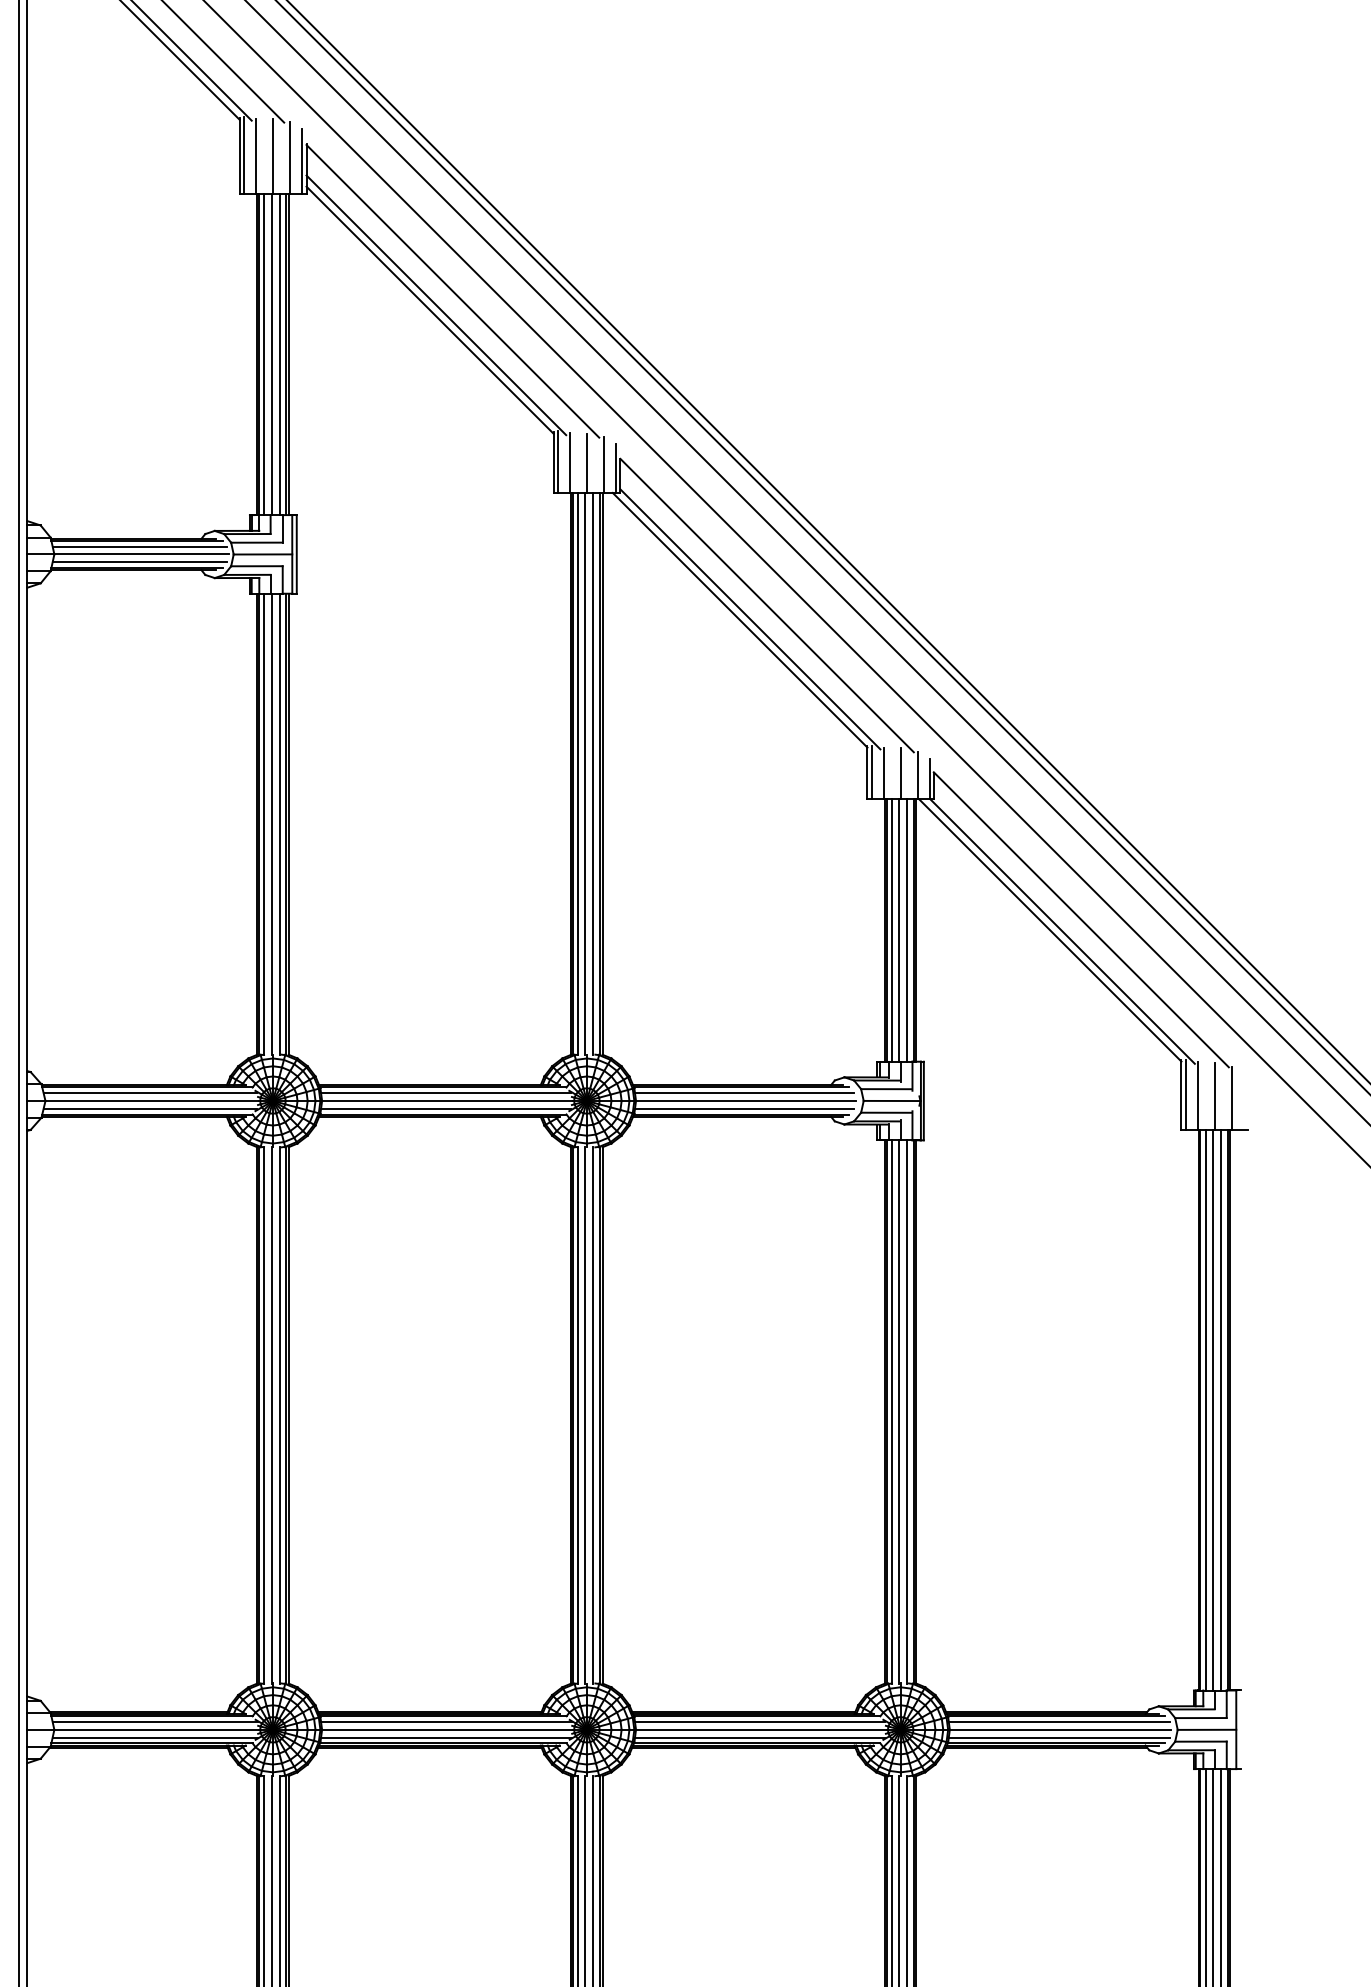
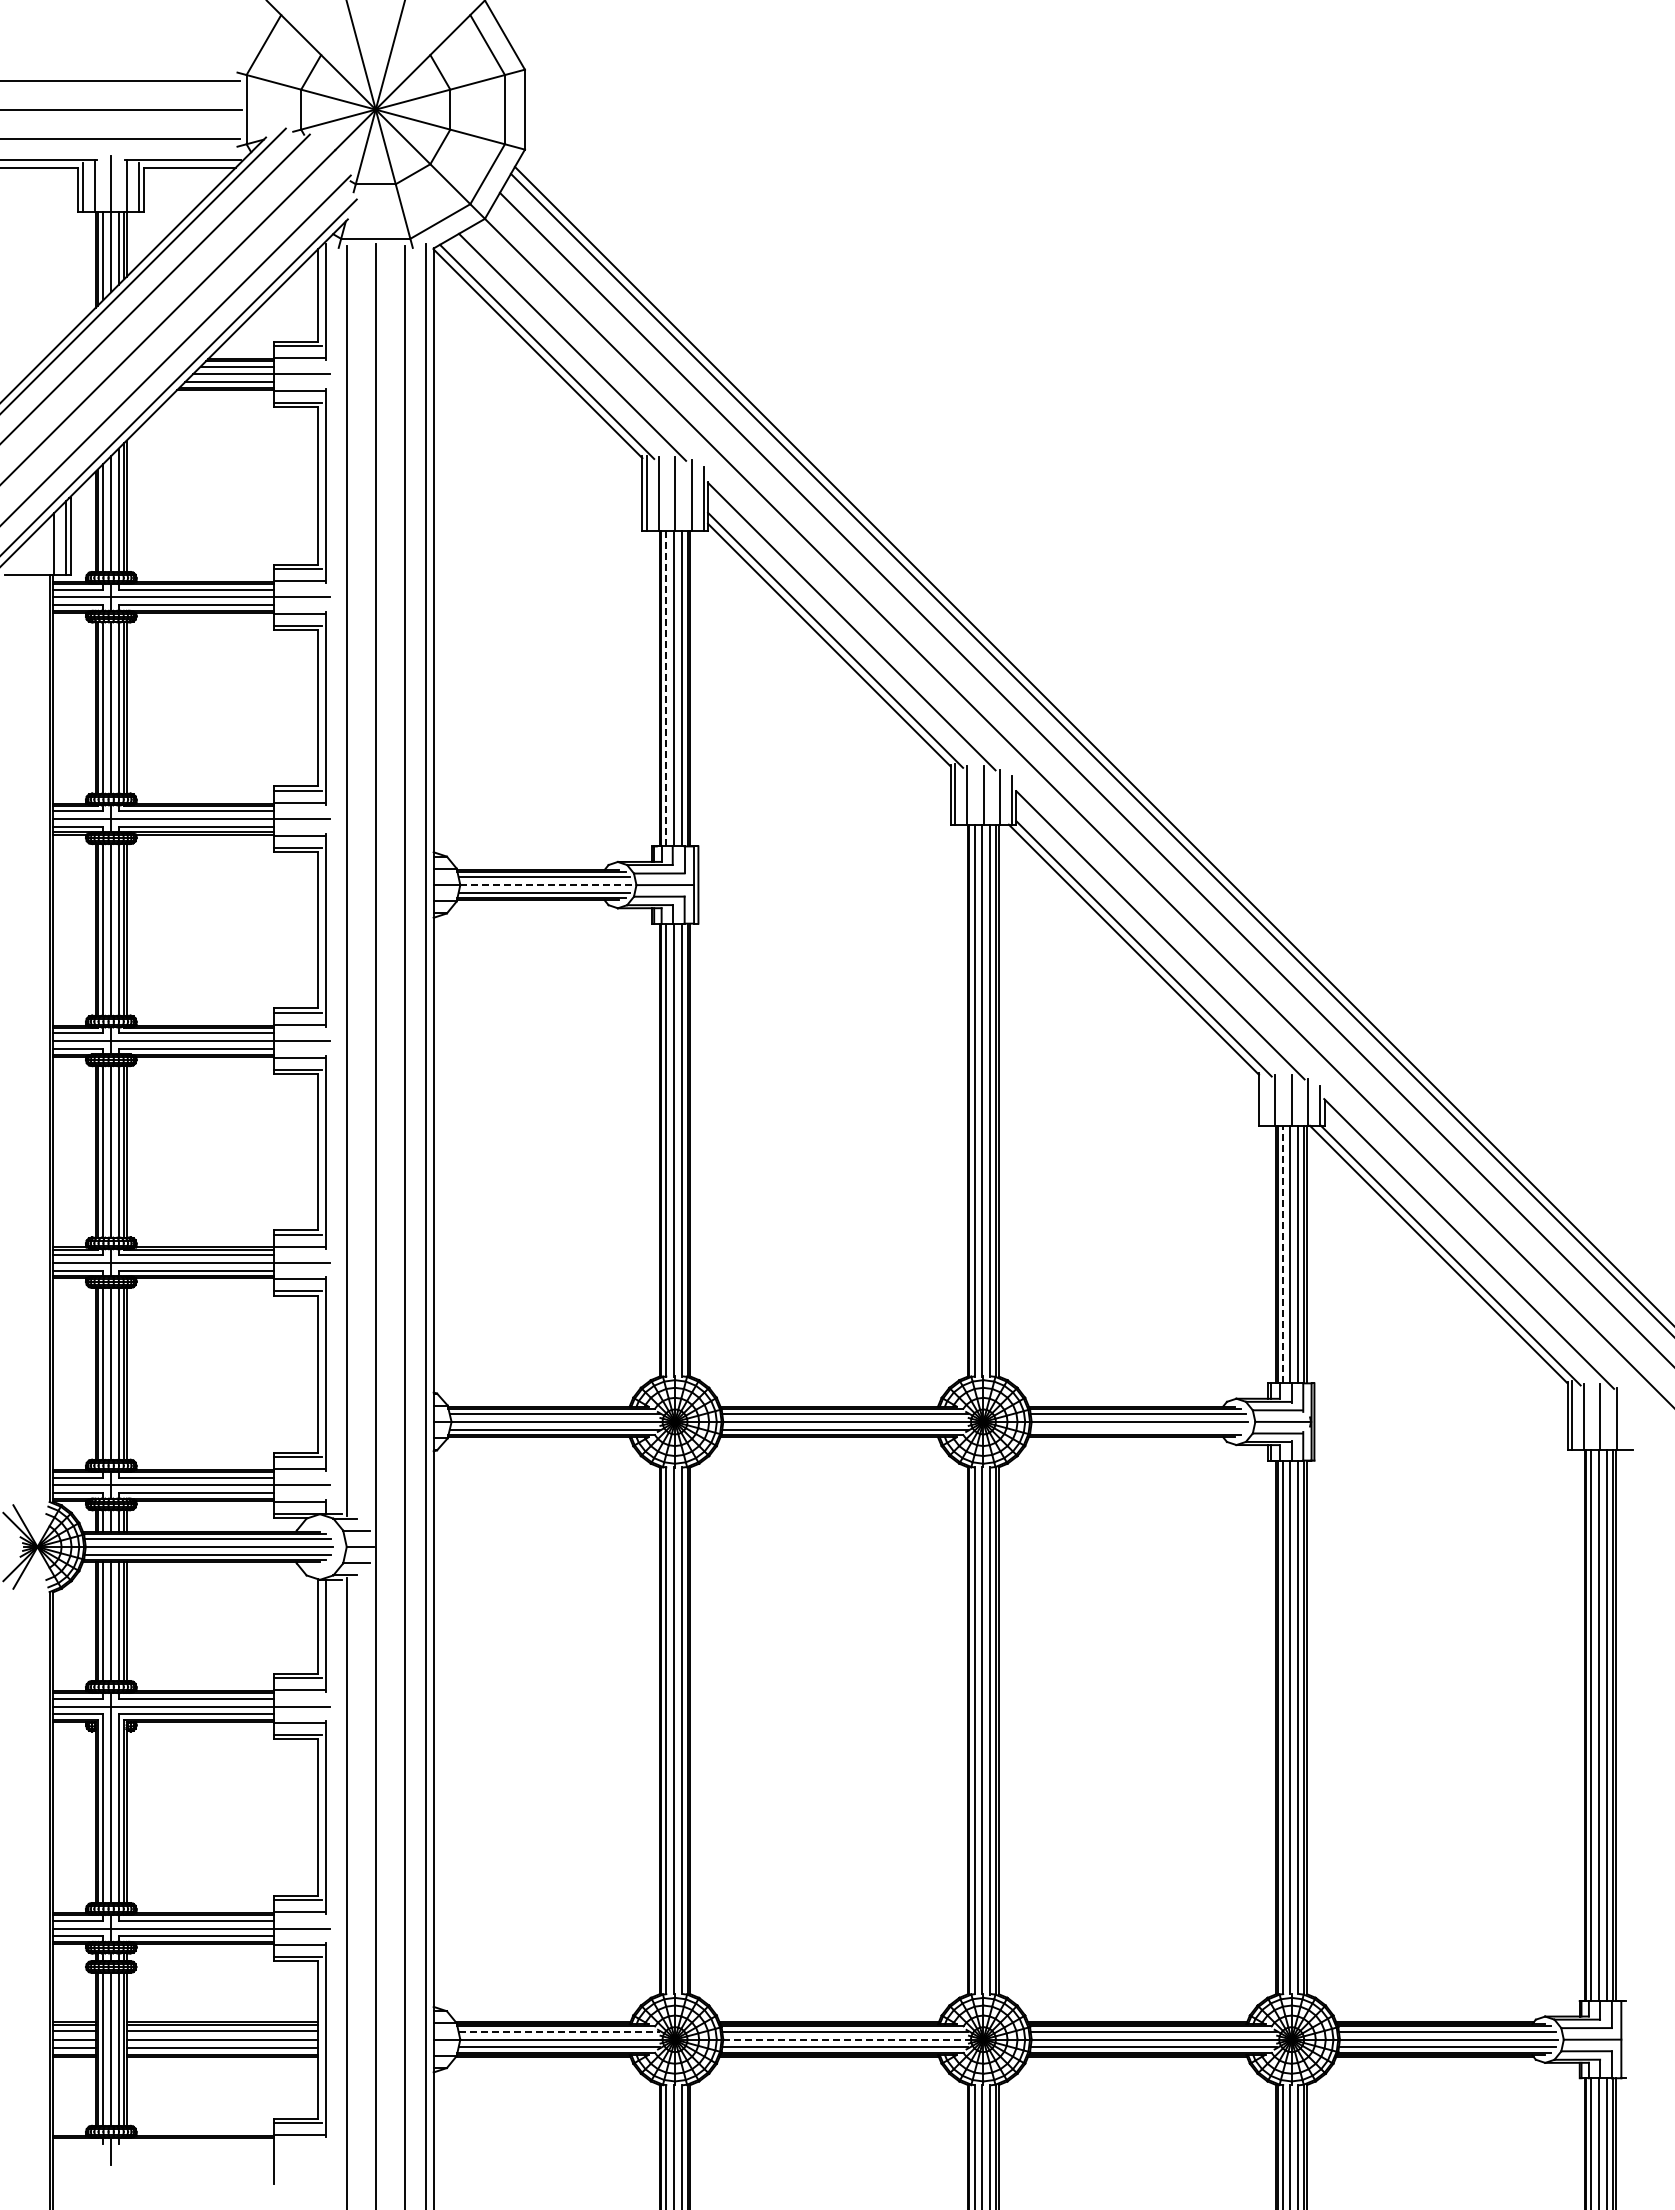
line: (264, 354) -> (666, 688), solid -> dashed
line: (142, 554) -> (546, 885), solid -> dashed
line: (872, 771) -> (1263, 1098), removed
line: (891, 930) -> (1282, 1254), solid -> dashed
line: (743, 1108) -> (1137, 1429), removed
line: (155, 1721) -> (559, 2031), solid -> dashed
line: (448, 1729) -> (847, 2039), solid -> dashed

